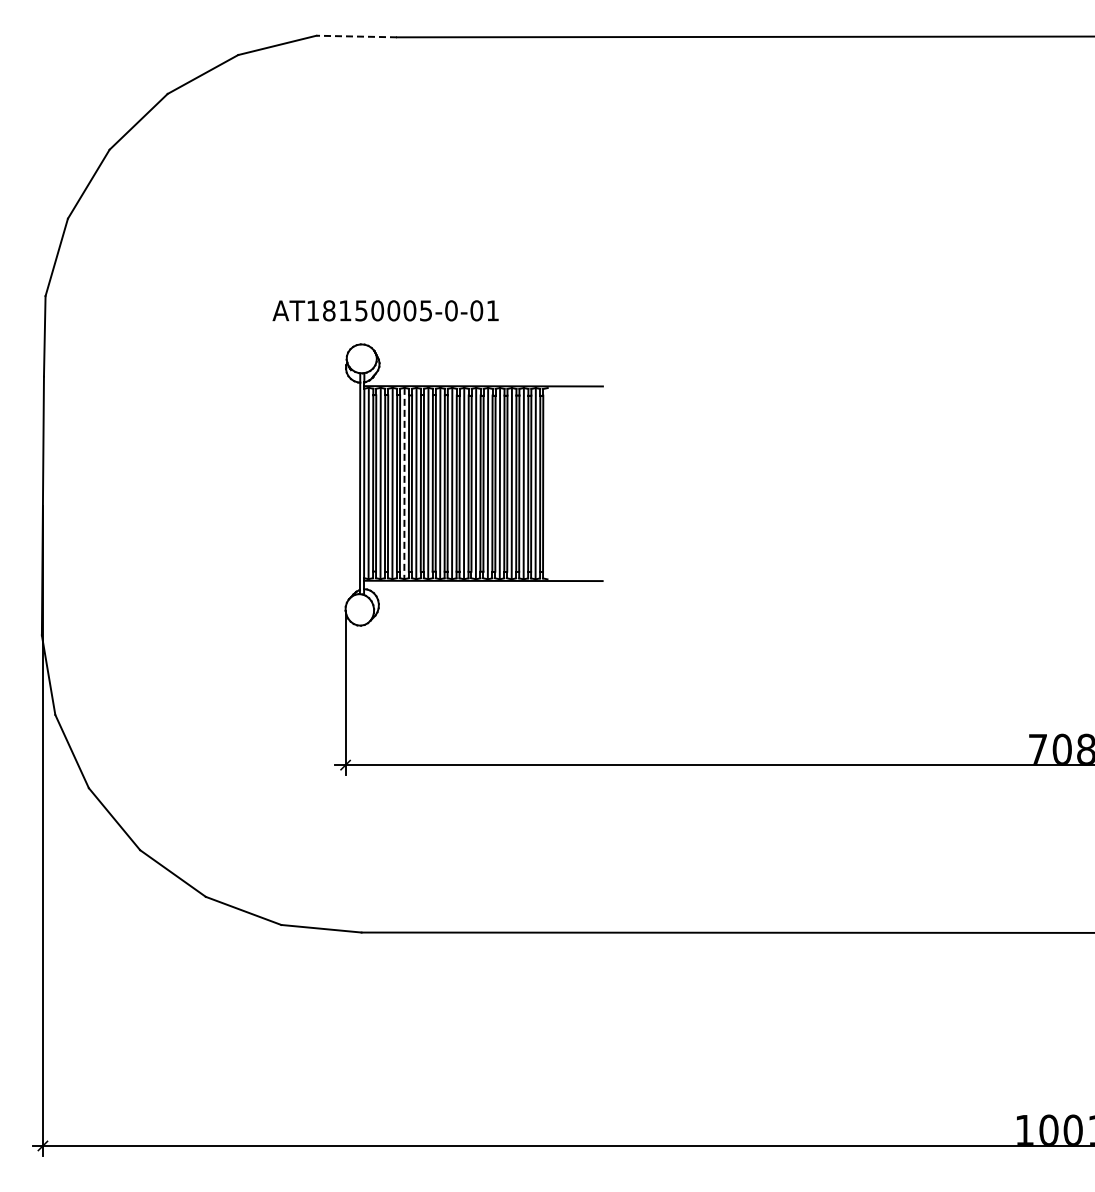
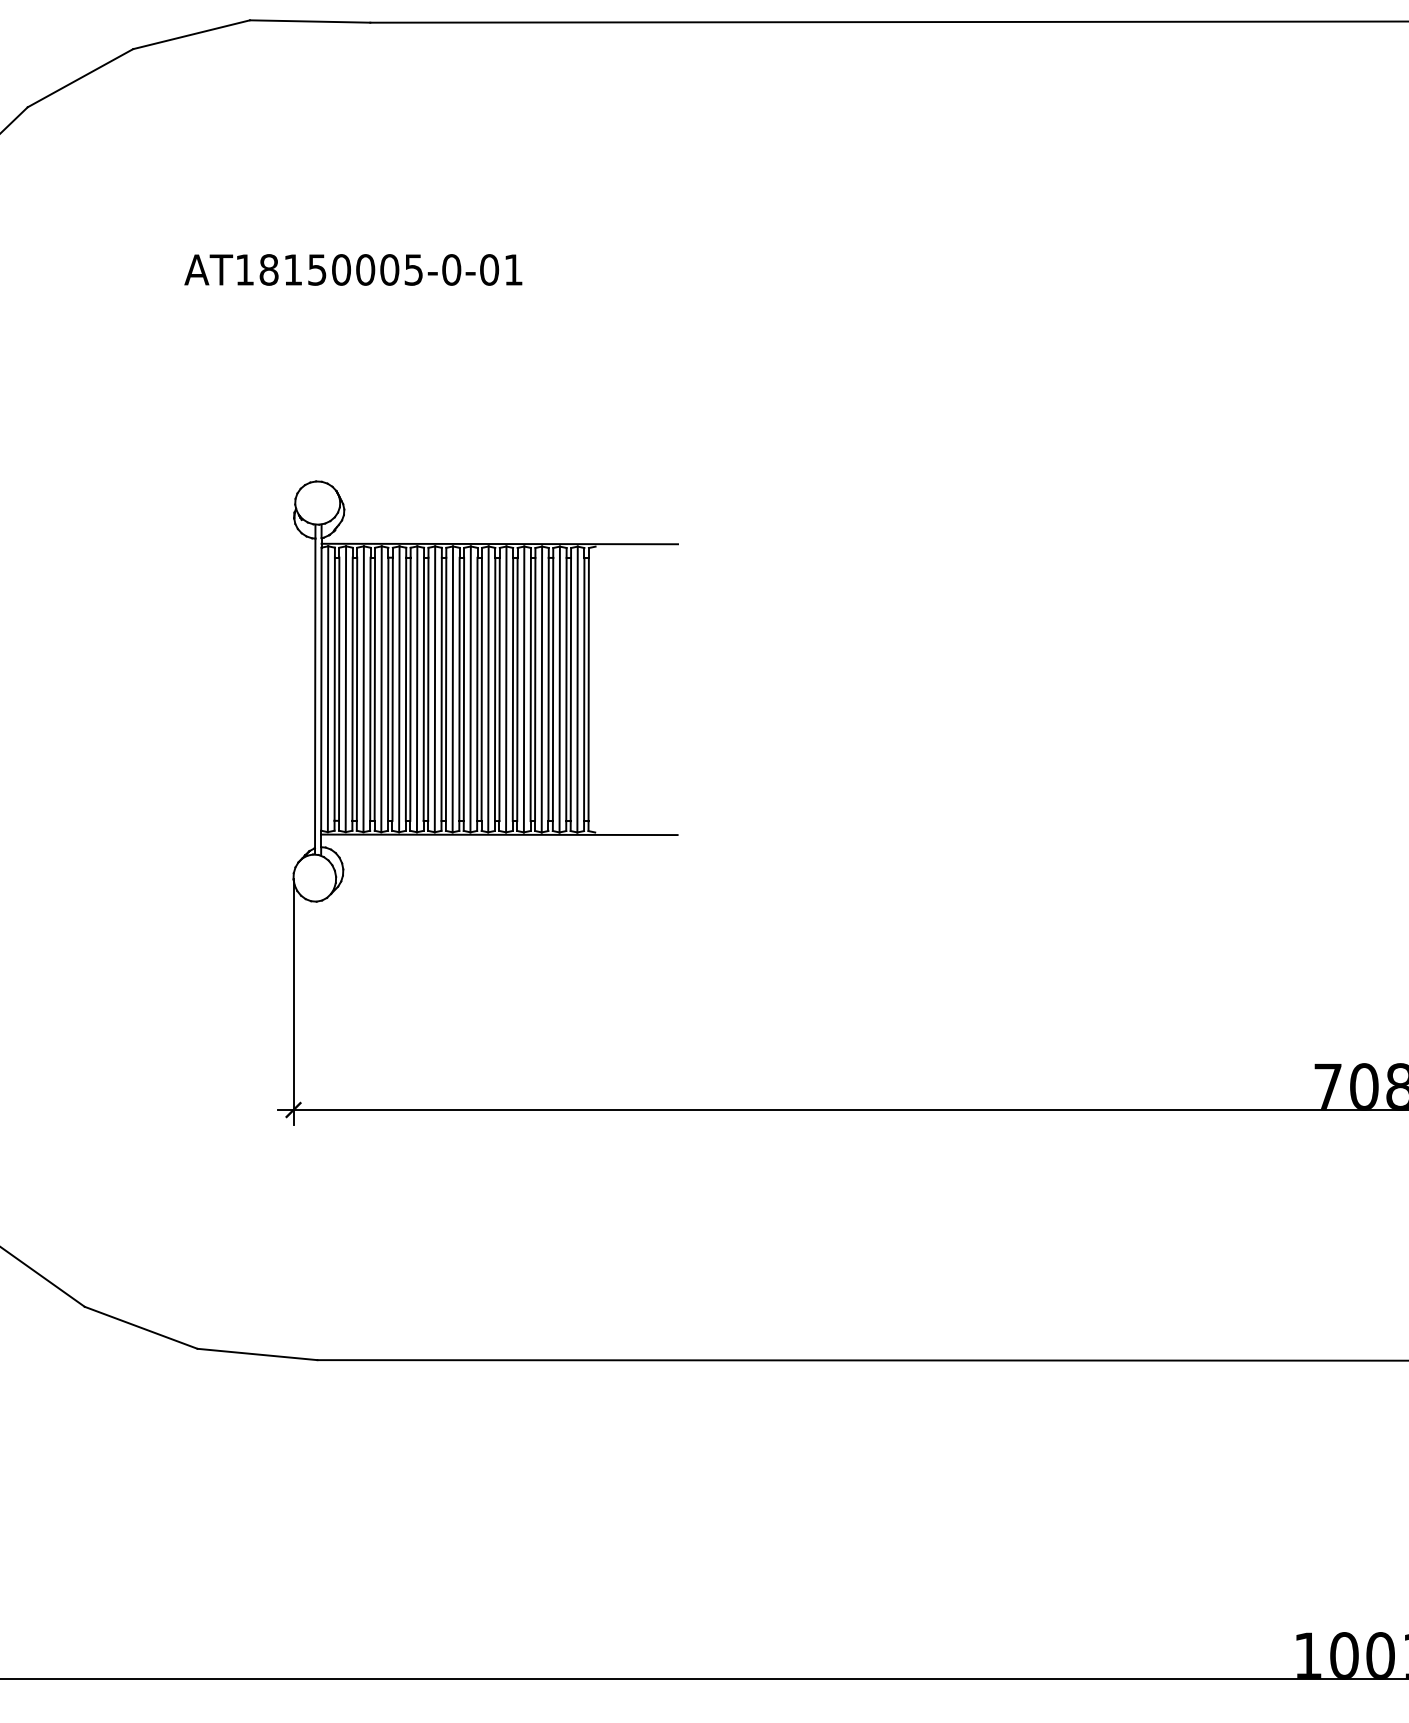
line: (356, 36) -> (309, 21), dashed -> solid
text: (385, 310) -> (353, 269), moved
line: (404, 483) -> (381, 689), dashed -> solid

